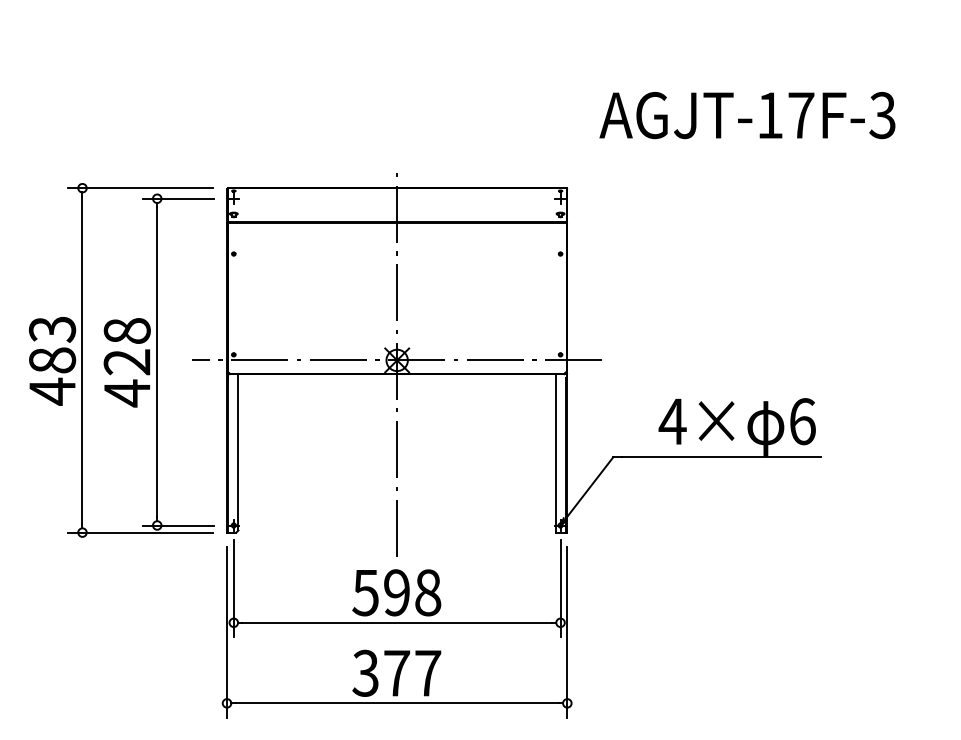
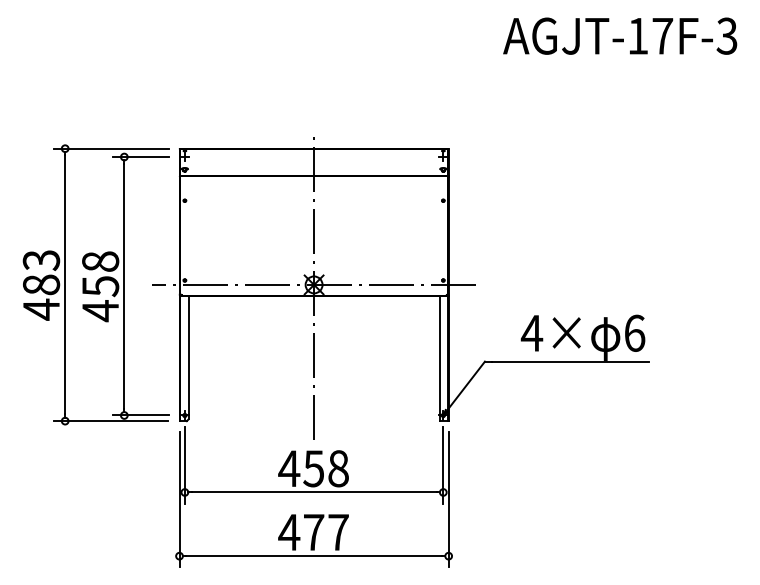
text: (747, 114) -> (620, 35), moved
text: (127, 362) -> (100, 286), 428 -> 458
text: (379, 592) -> (300, 468), 598 -> 458
text: (366, 673) -> (289, 532), 377 -> 477

